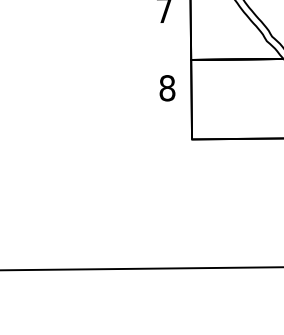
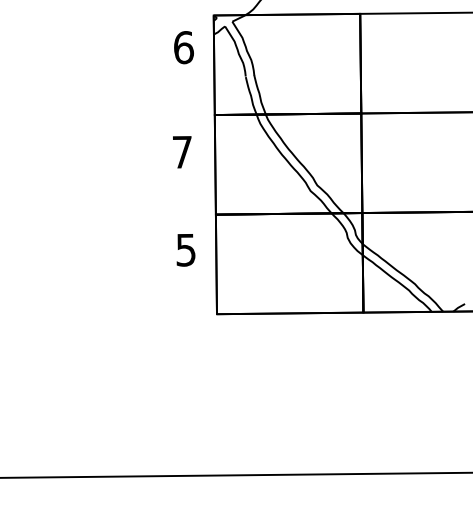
text: (167, 87) -> (186, 249), 8 -> 5

